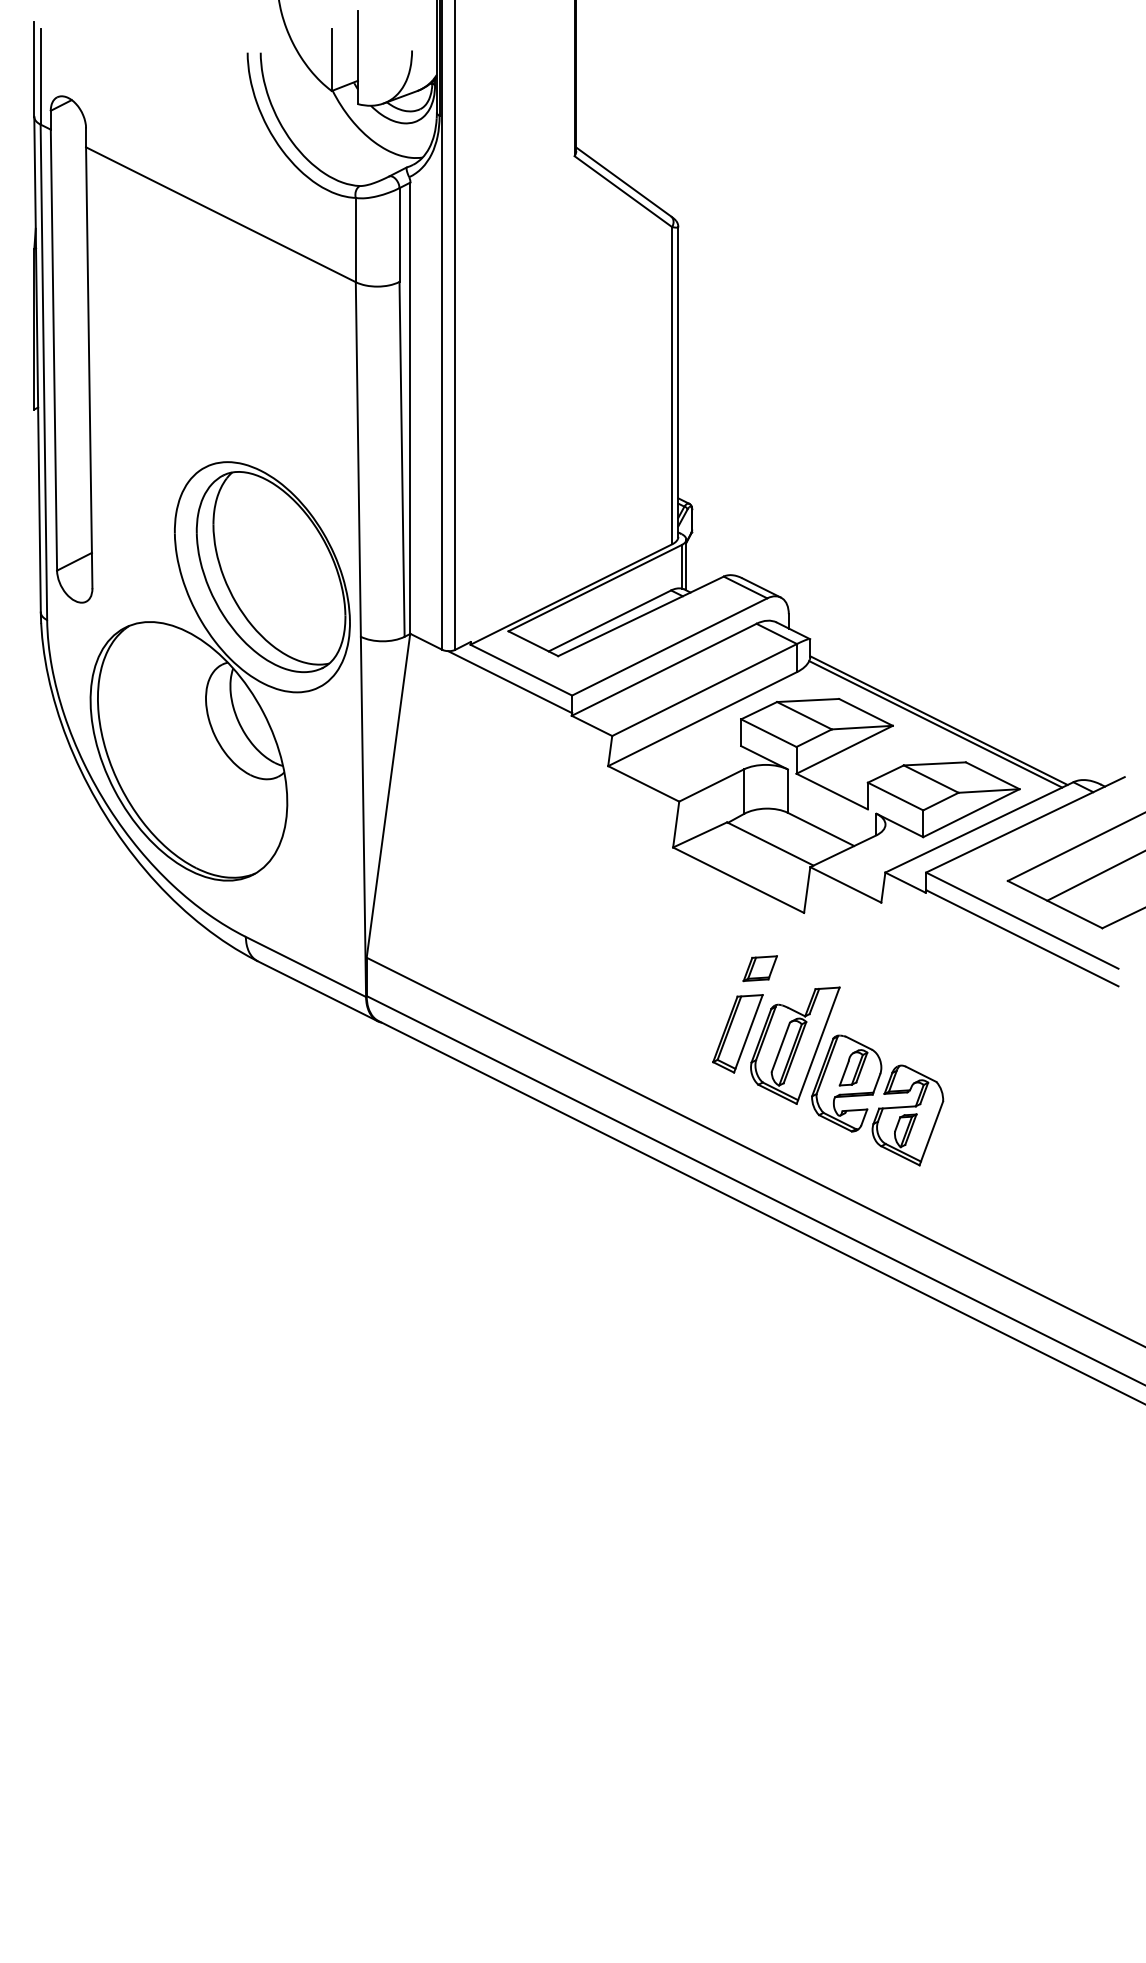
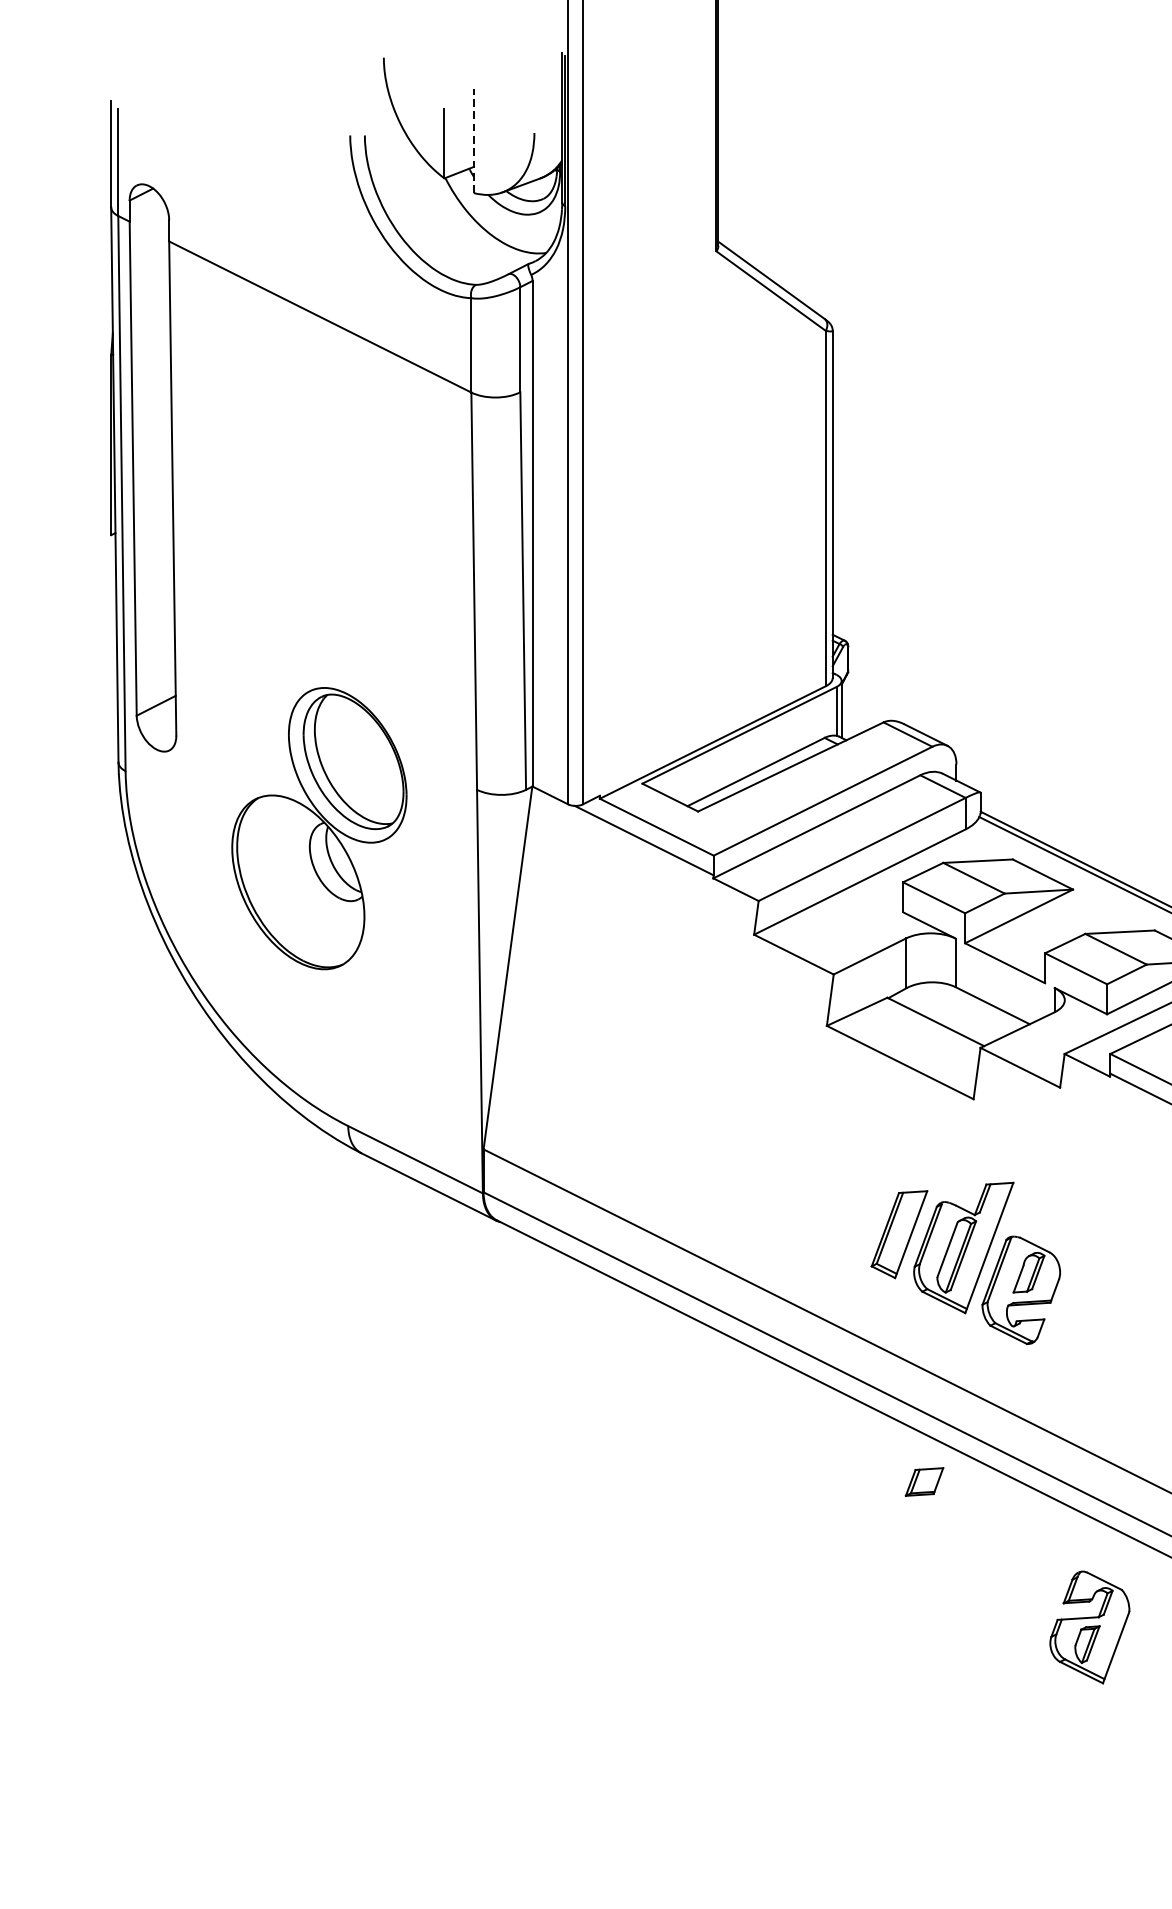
line: (357, 57) -> (473, 140), solid -> dashed
part: (219, 671) -> (318, 828), size x0.6
part: (759, 968) -> (923, 1481), moved
part: (907, 1115) -> (1089, 1627), moved

